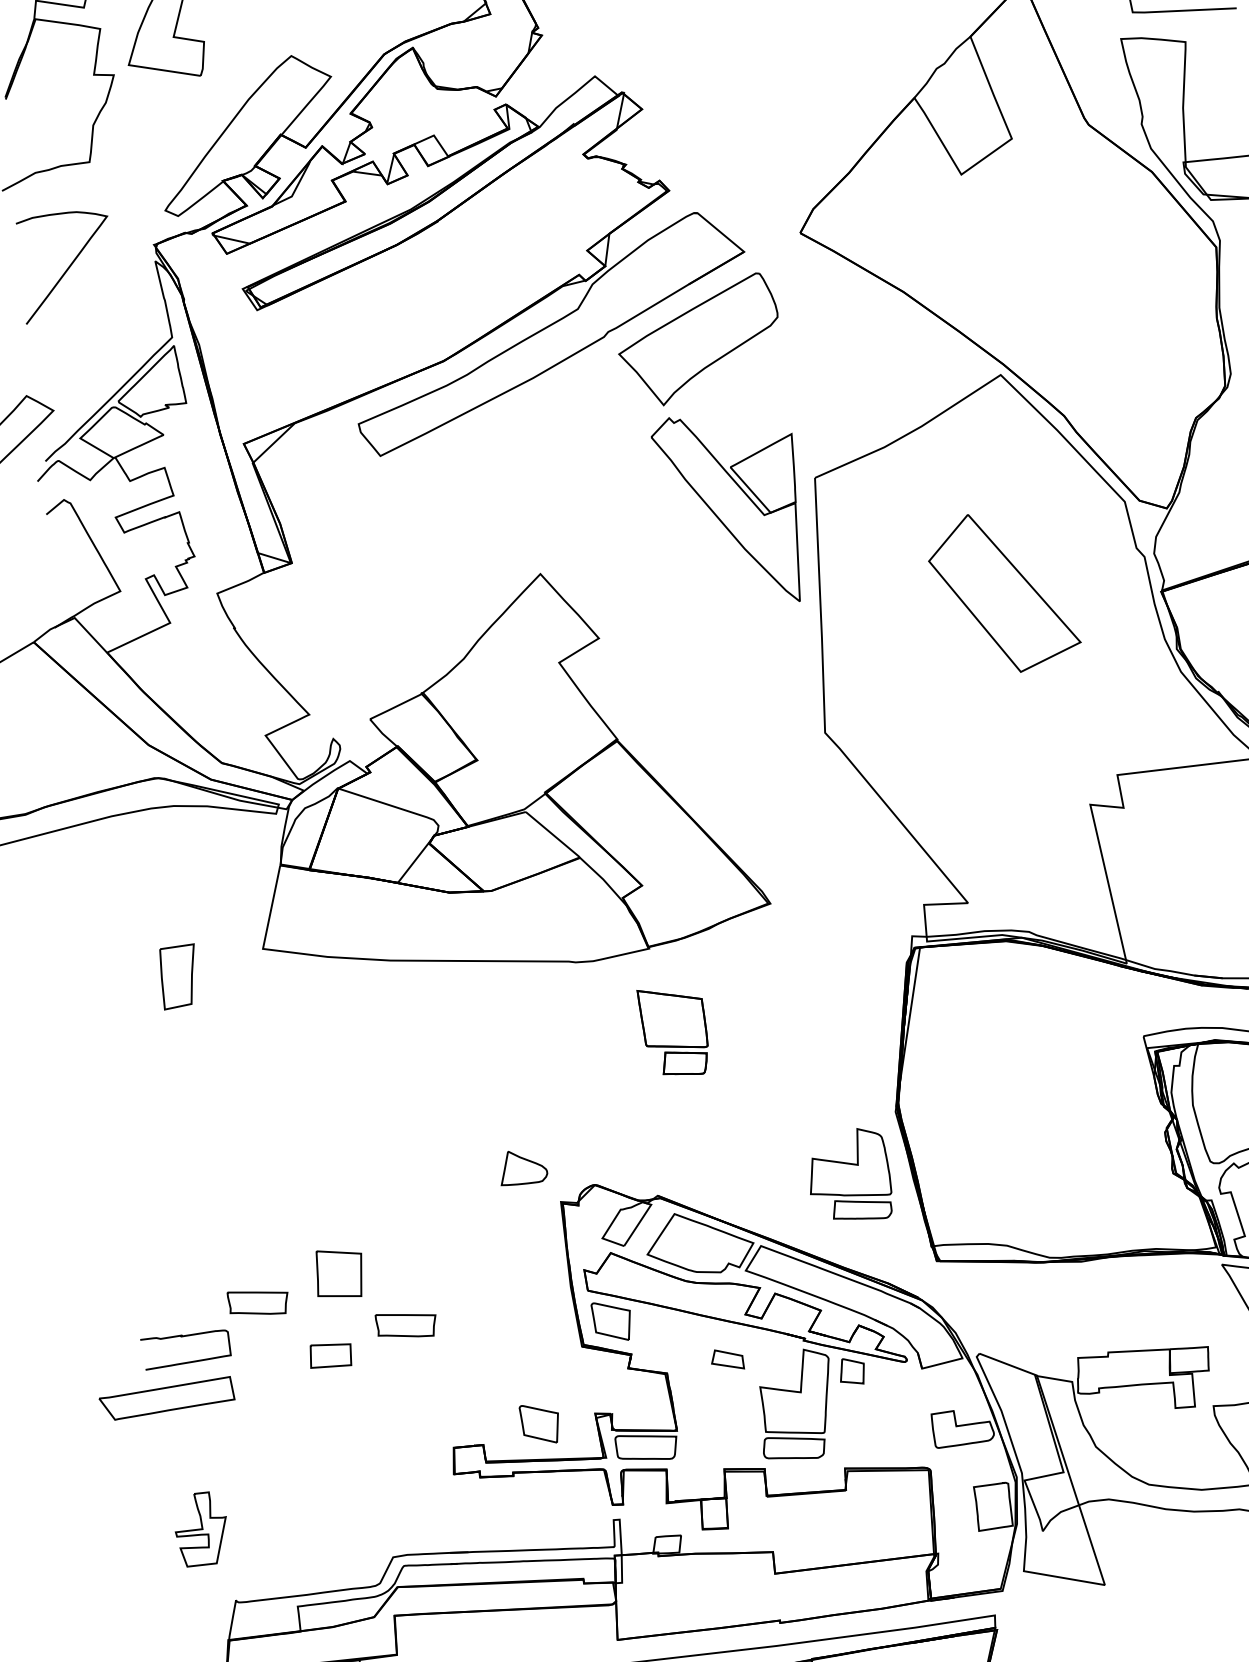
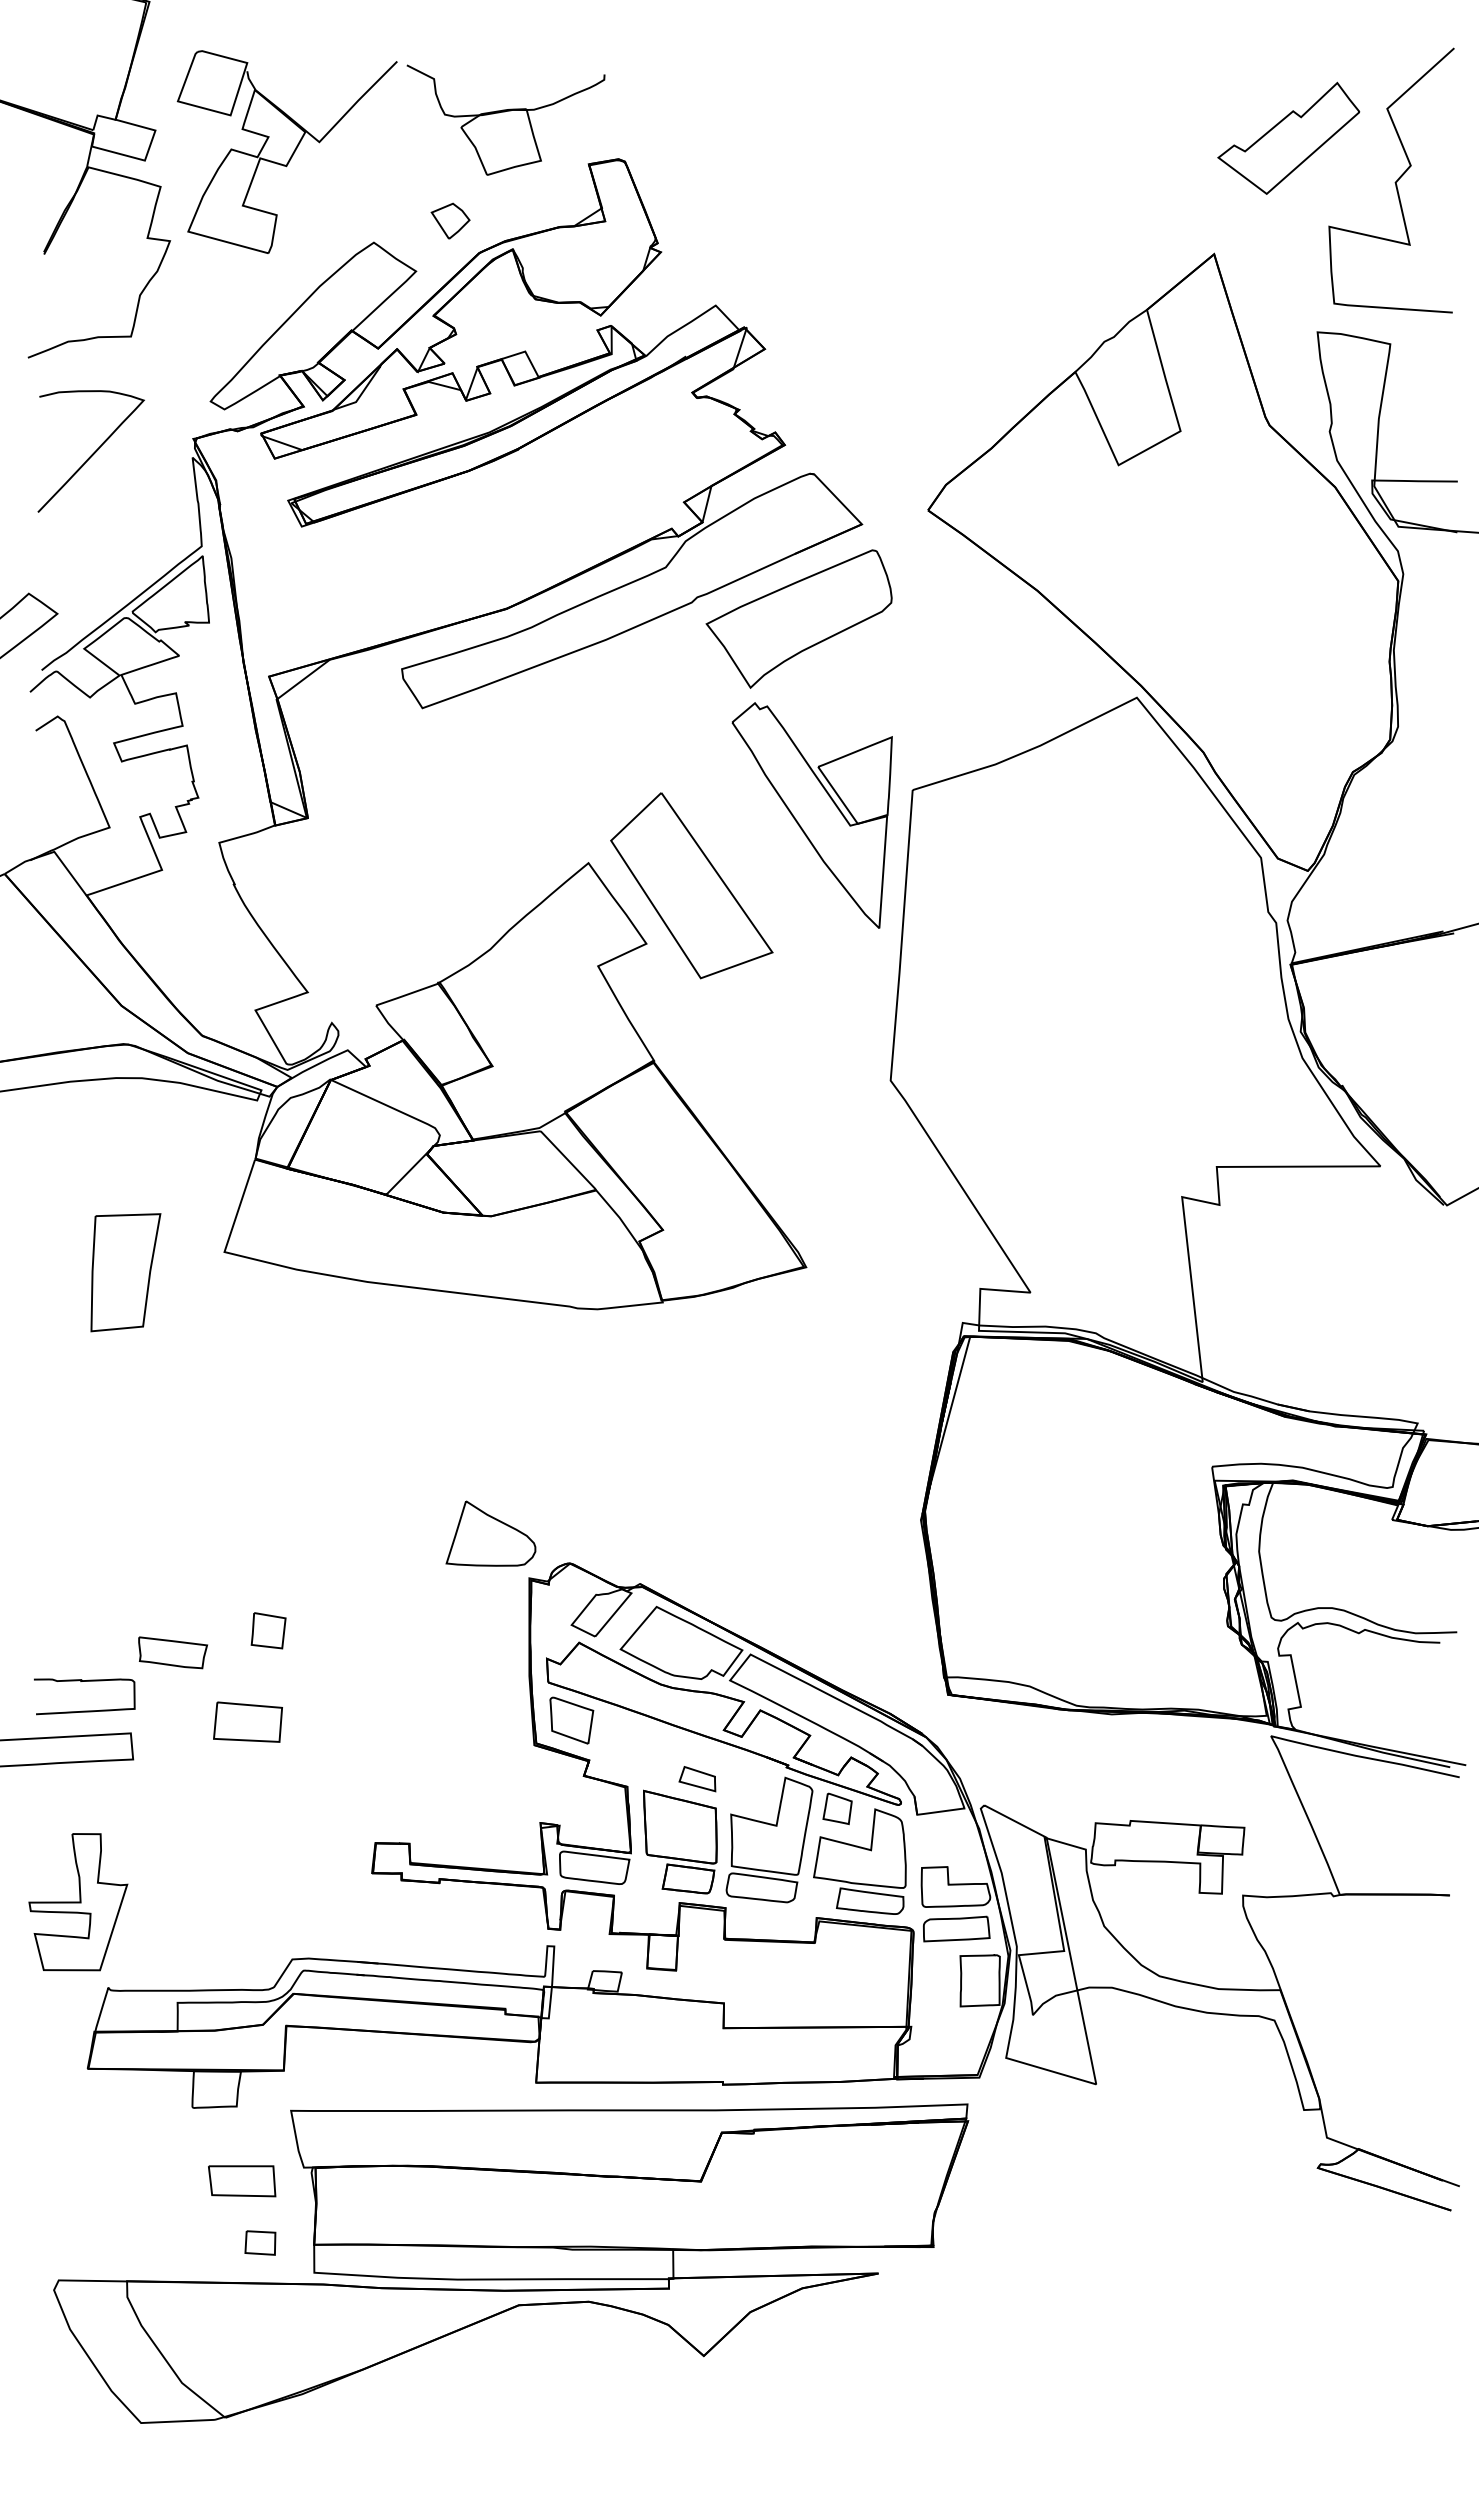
part: (355, 29) -> (450, 220), added
part: (1003, 592) -> (691, 885), moved
part: (178, 976) -> (125, 1272), size x1.67
part: (674, 1031) -> (680, 1841), moved
part: (522, 1166) -> (490, 1533), size x1.67
part: (848, 1175) -> (859, 1861), moved
part: (339, 1273) -> (268, 1630), size x0.62
part: (406, 1324) -> (338, 1697), removed
part: (330, 1354) -> (247, 1721), size x1.43
part: (540, 1424) -> (476, 1827), removed
part: (967, 1463) -> (956, 1928), added
part: (201, 1529) -> (78, 1902), size x1.67

